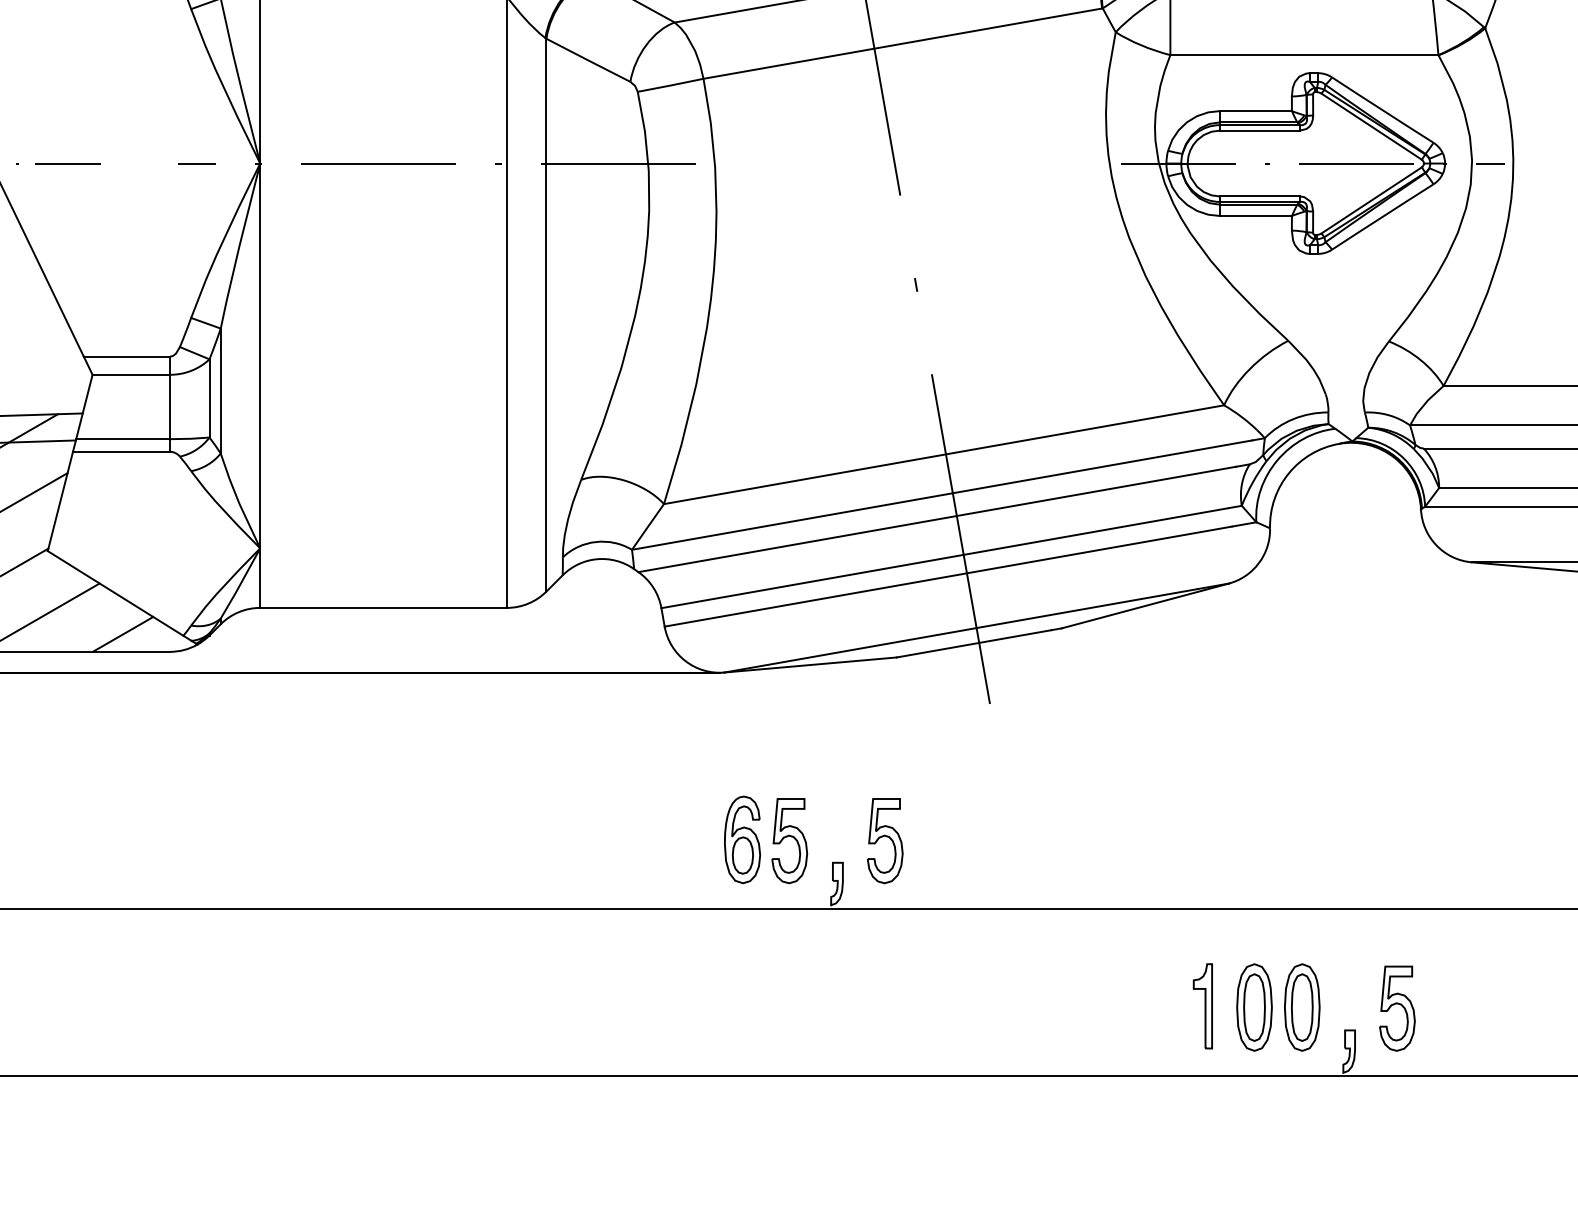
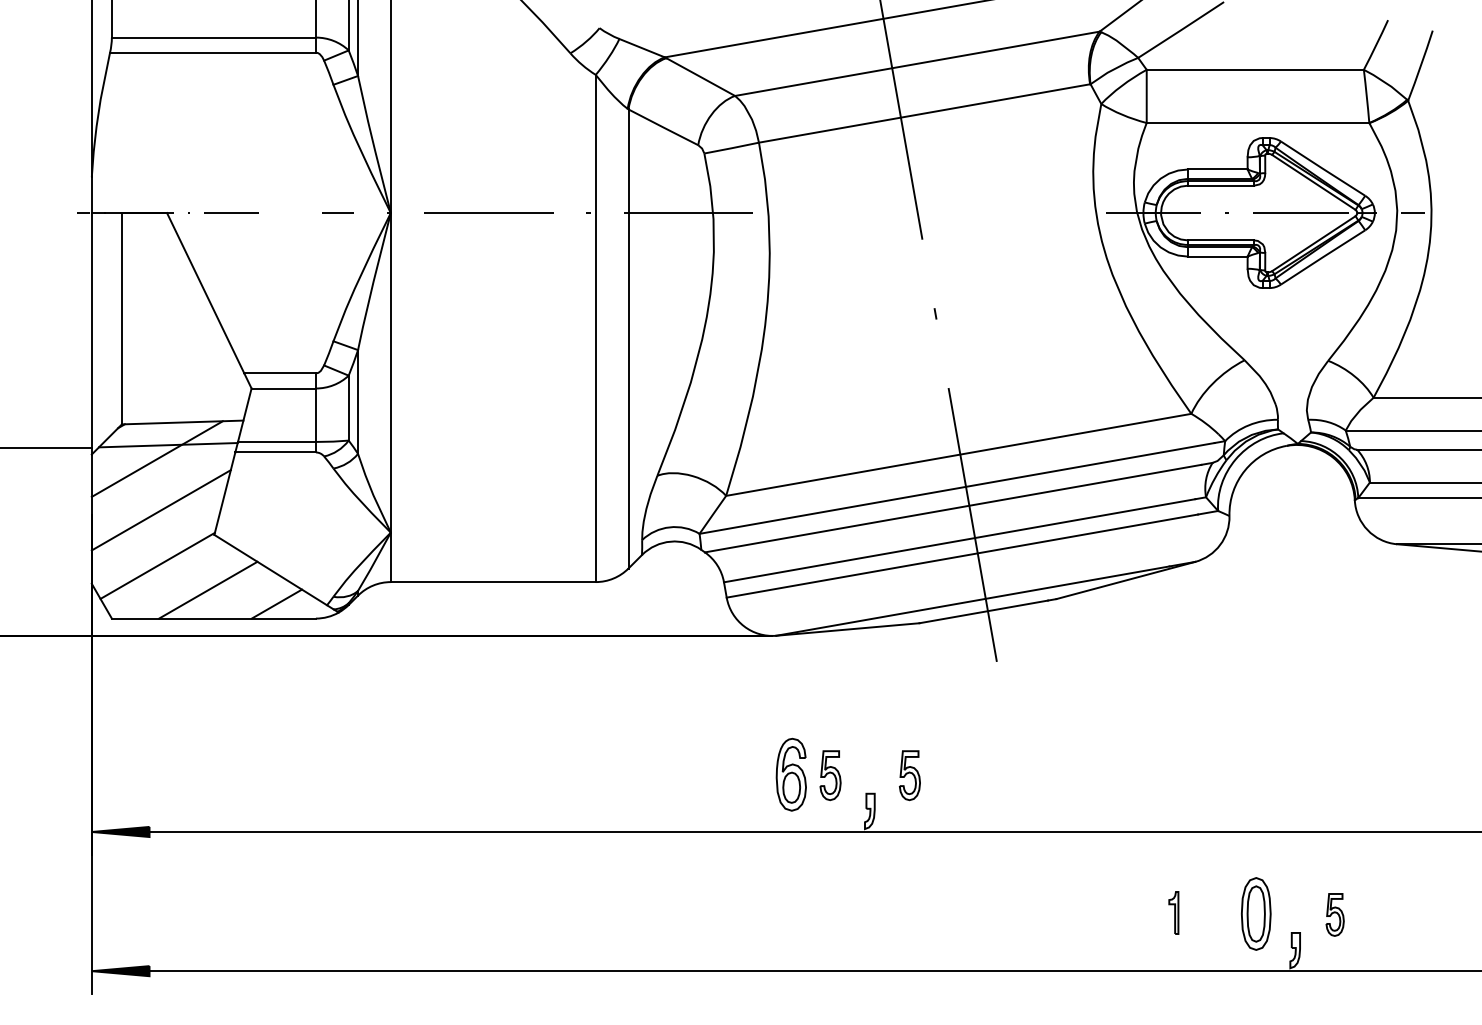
part: (789, 840) -> (830, 775), size x0.7
part: (884, 840) -> (909, 775), size x0.7
part: (1202, 1005) -> (1173, 912), size x0.6
part: (1254, 1006) -> (1216, 913), removed
part: (1396, 1008) -> (1334, 914), size x0.6

